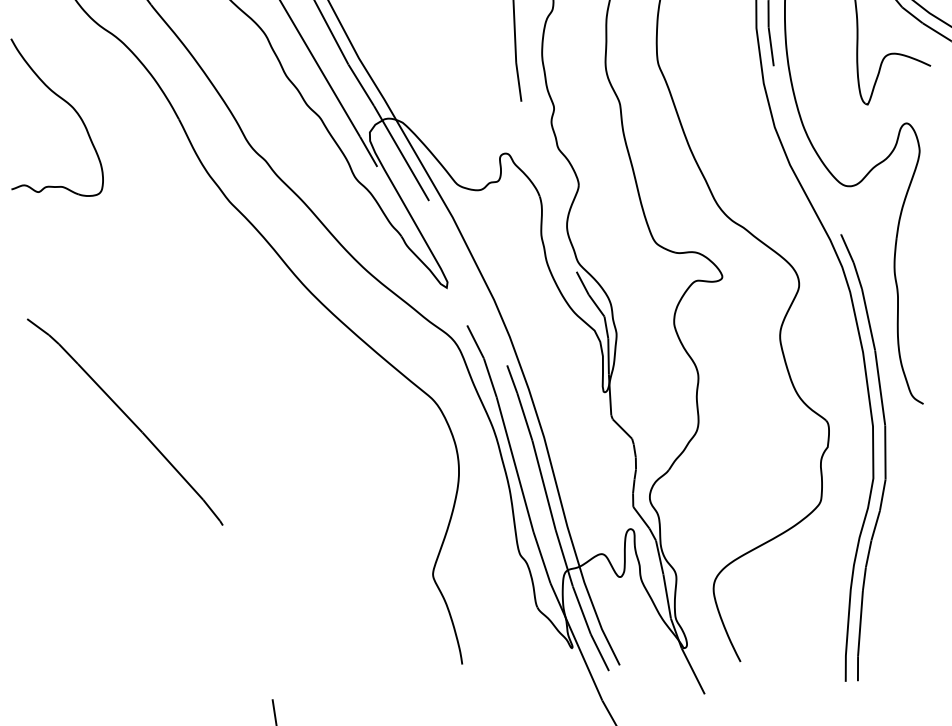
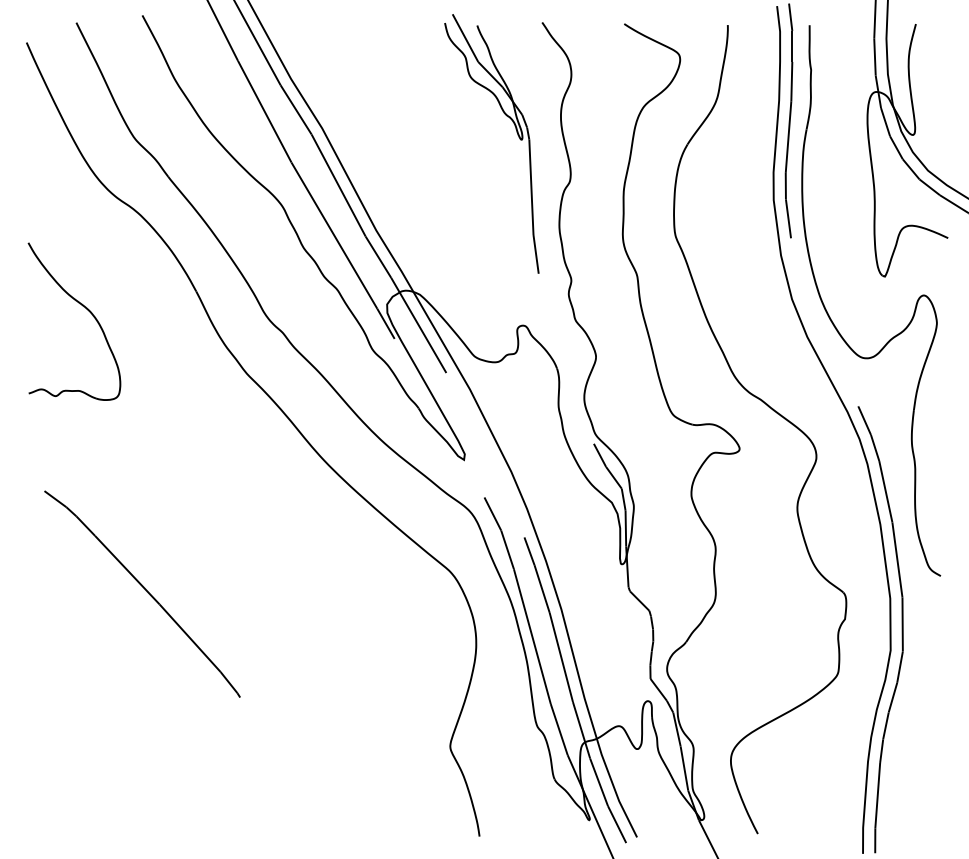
part: (69, 105) -> (86, 309), moved

